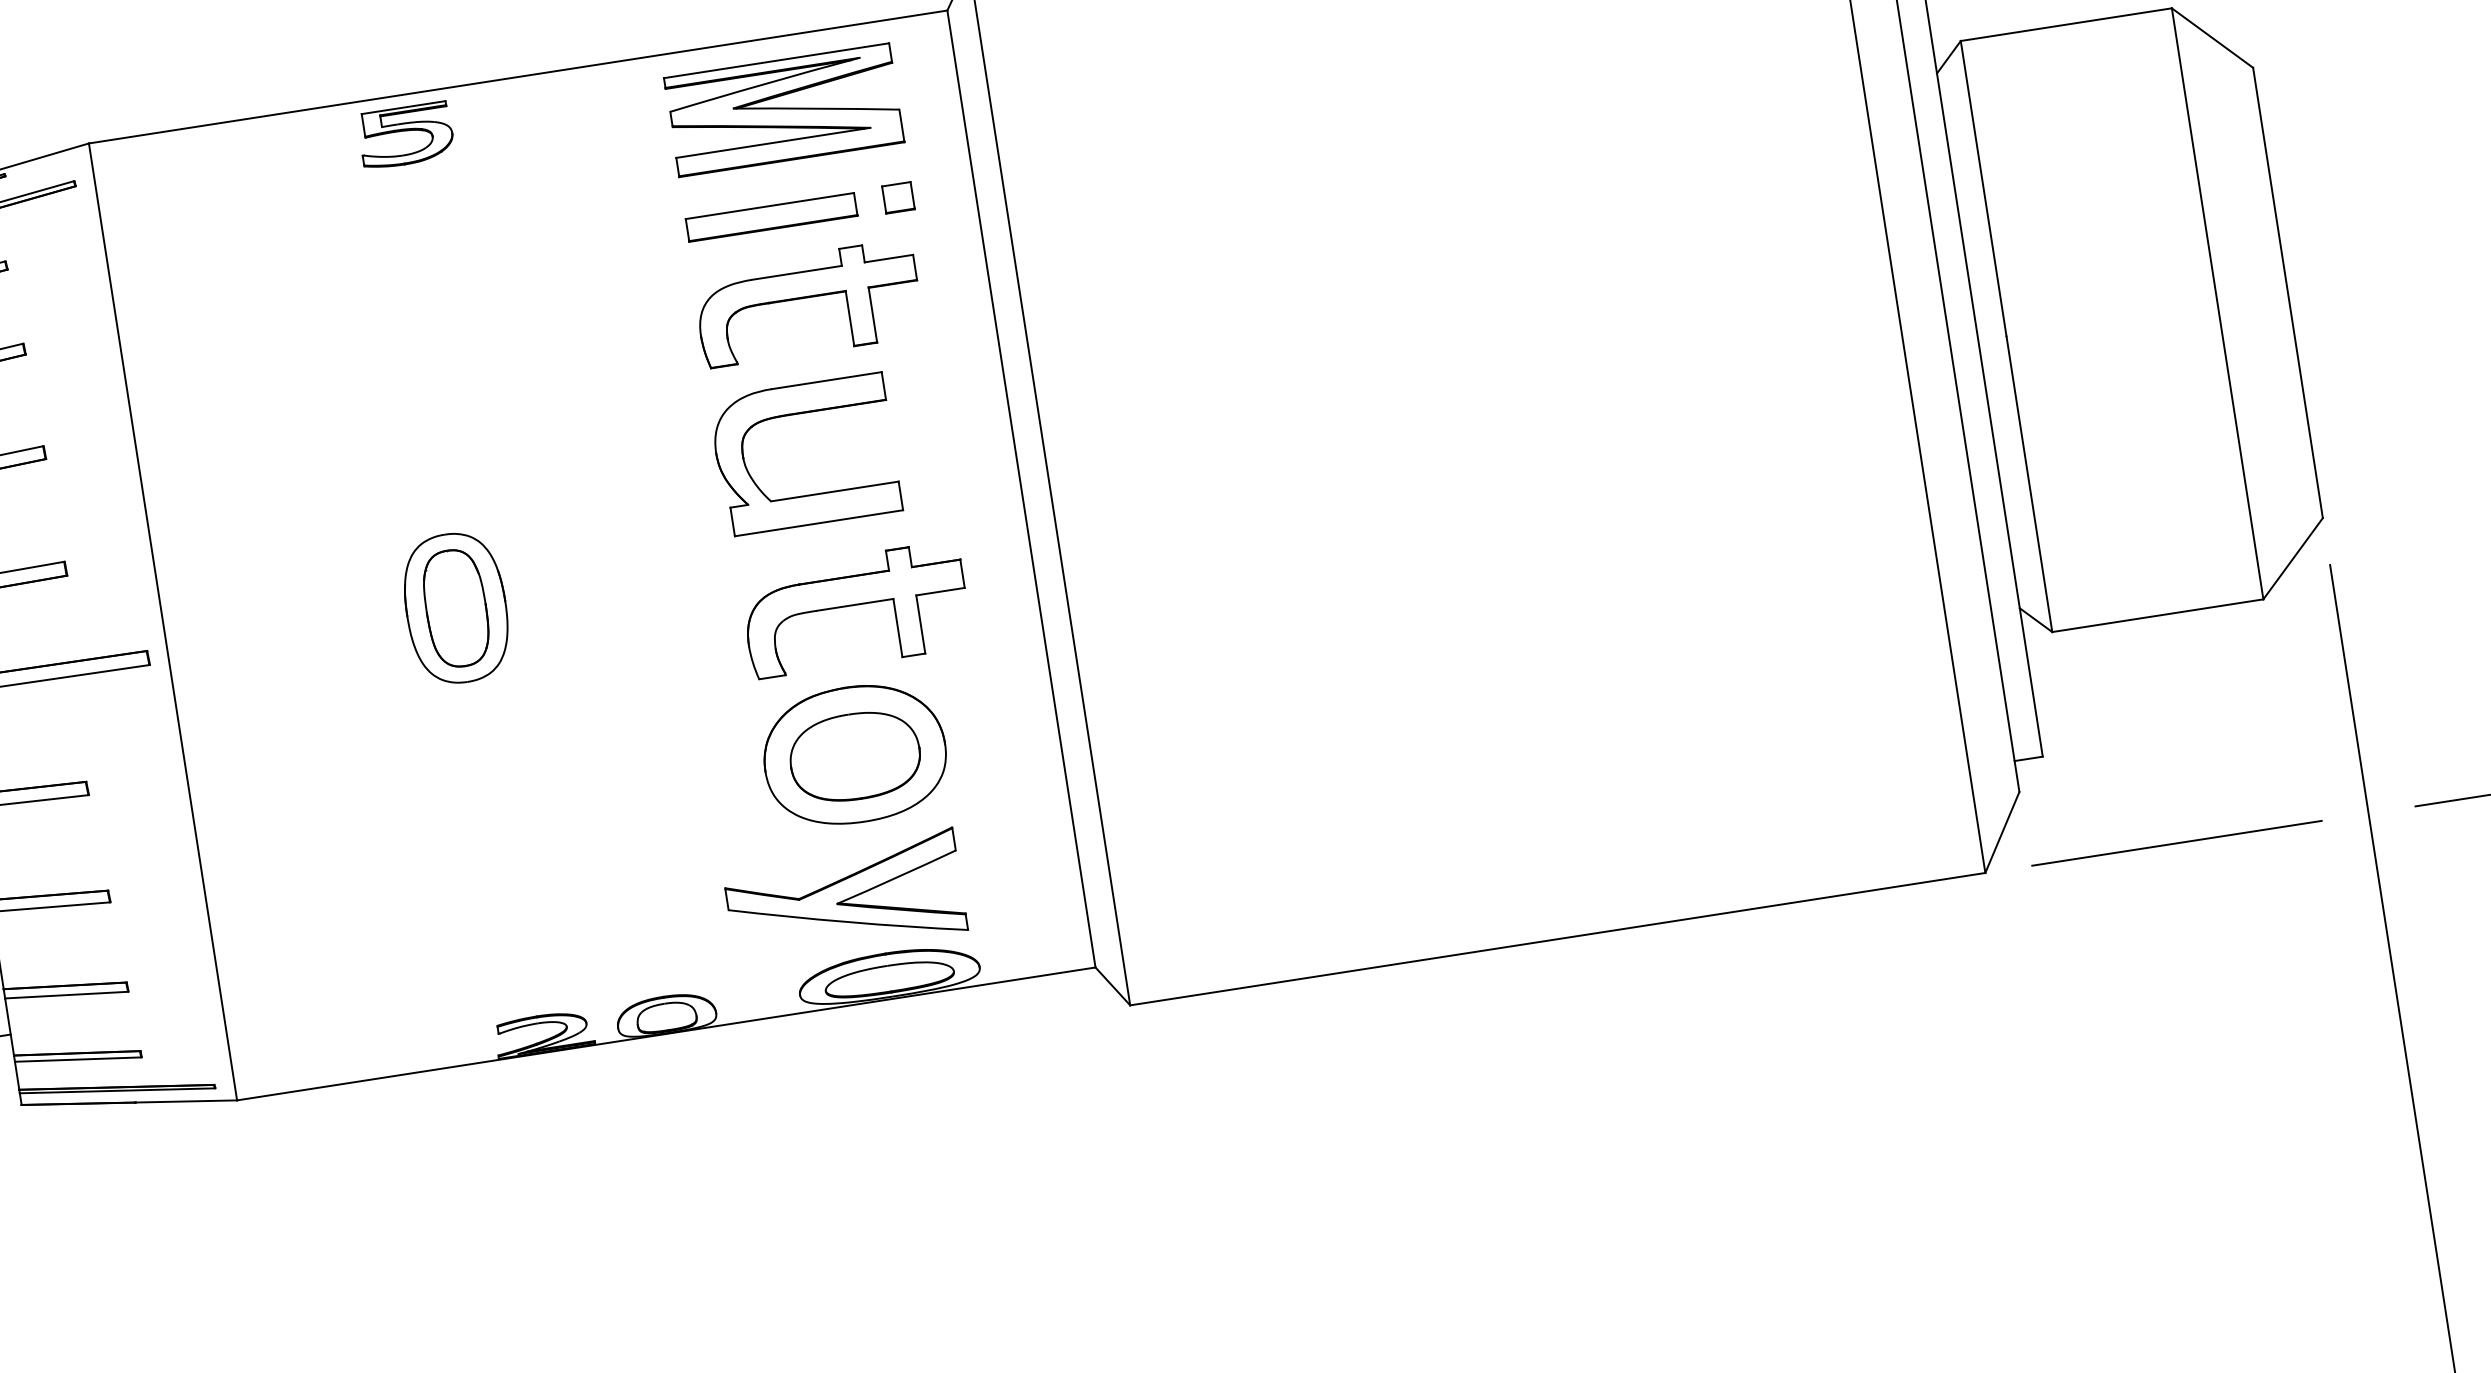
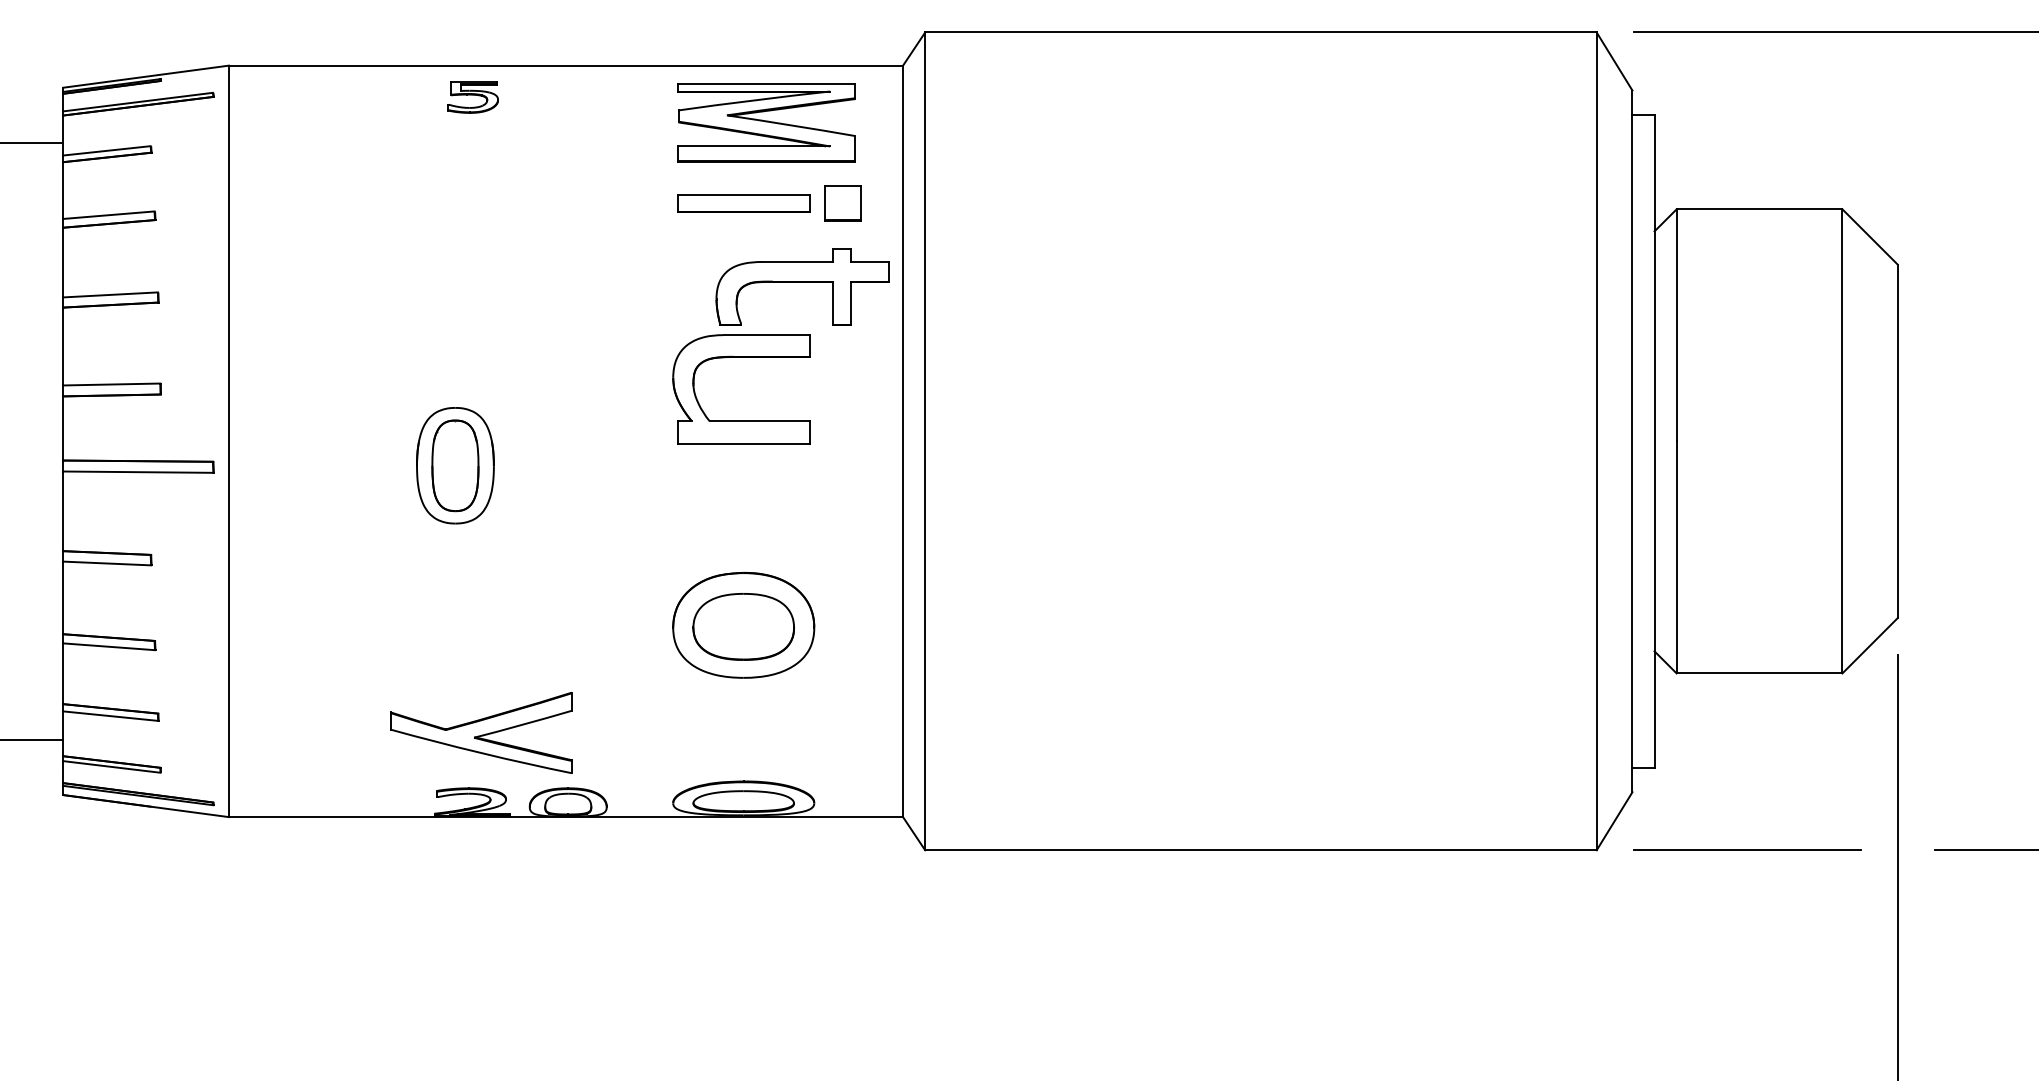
part: (405, 136) -> (472, 97), size x0.7
part: (898, 197) -> (843, 203), size x1.6
part: (808, 303) -> (802, 286), moved
part: (855, 610) -> (761, 514), removed
part: (845, 895) -> (481, 732), moved

